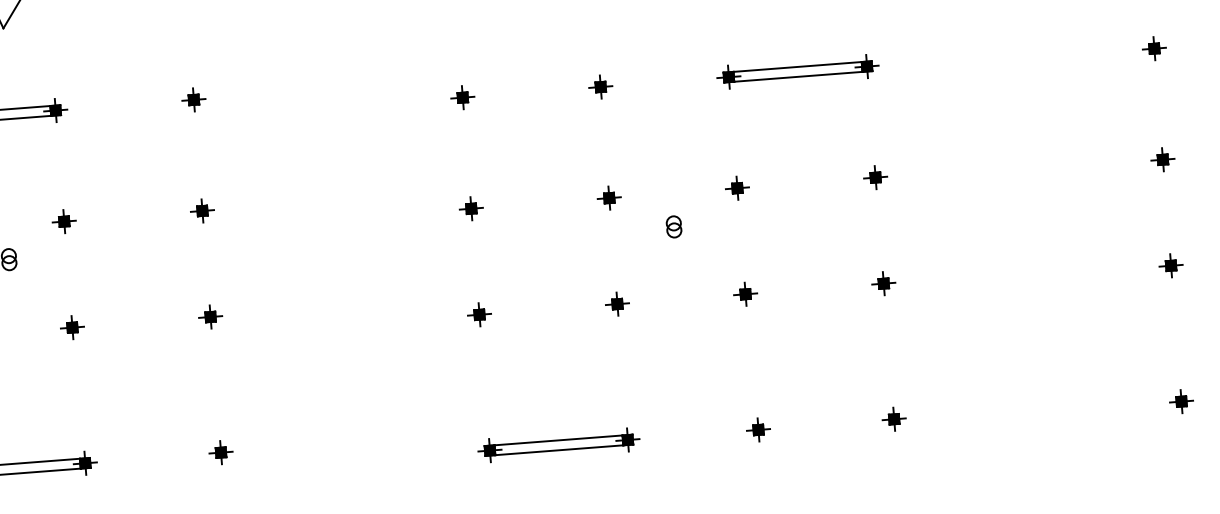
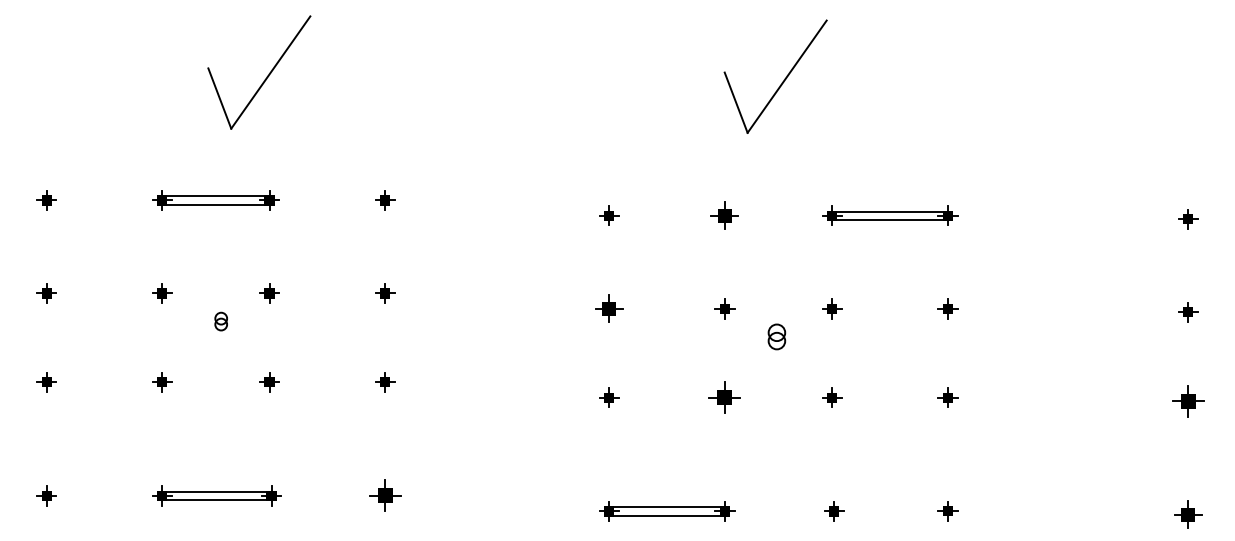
part: (600, 86) -> (724, 215), size x1.4
part: (471, 208) -> (609, 308), size x1.4
part: (673, 226) -> (776, 336), size x1.4
part: (1171, 264) -> (1188, 400), size x1.6
part: (617, 304) -> (724, 397), size x1.6
part: (1181, 401) -> (1188, 514), size x1.4
part: (221, 452) -> (385, 495), size x1.6

